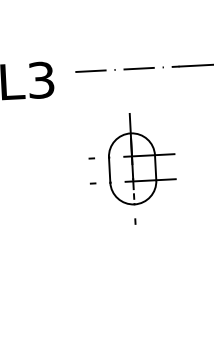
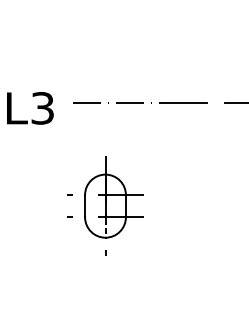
part: (132, 168) -> (105, 205), moved

